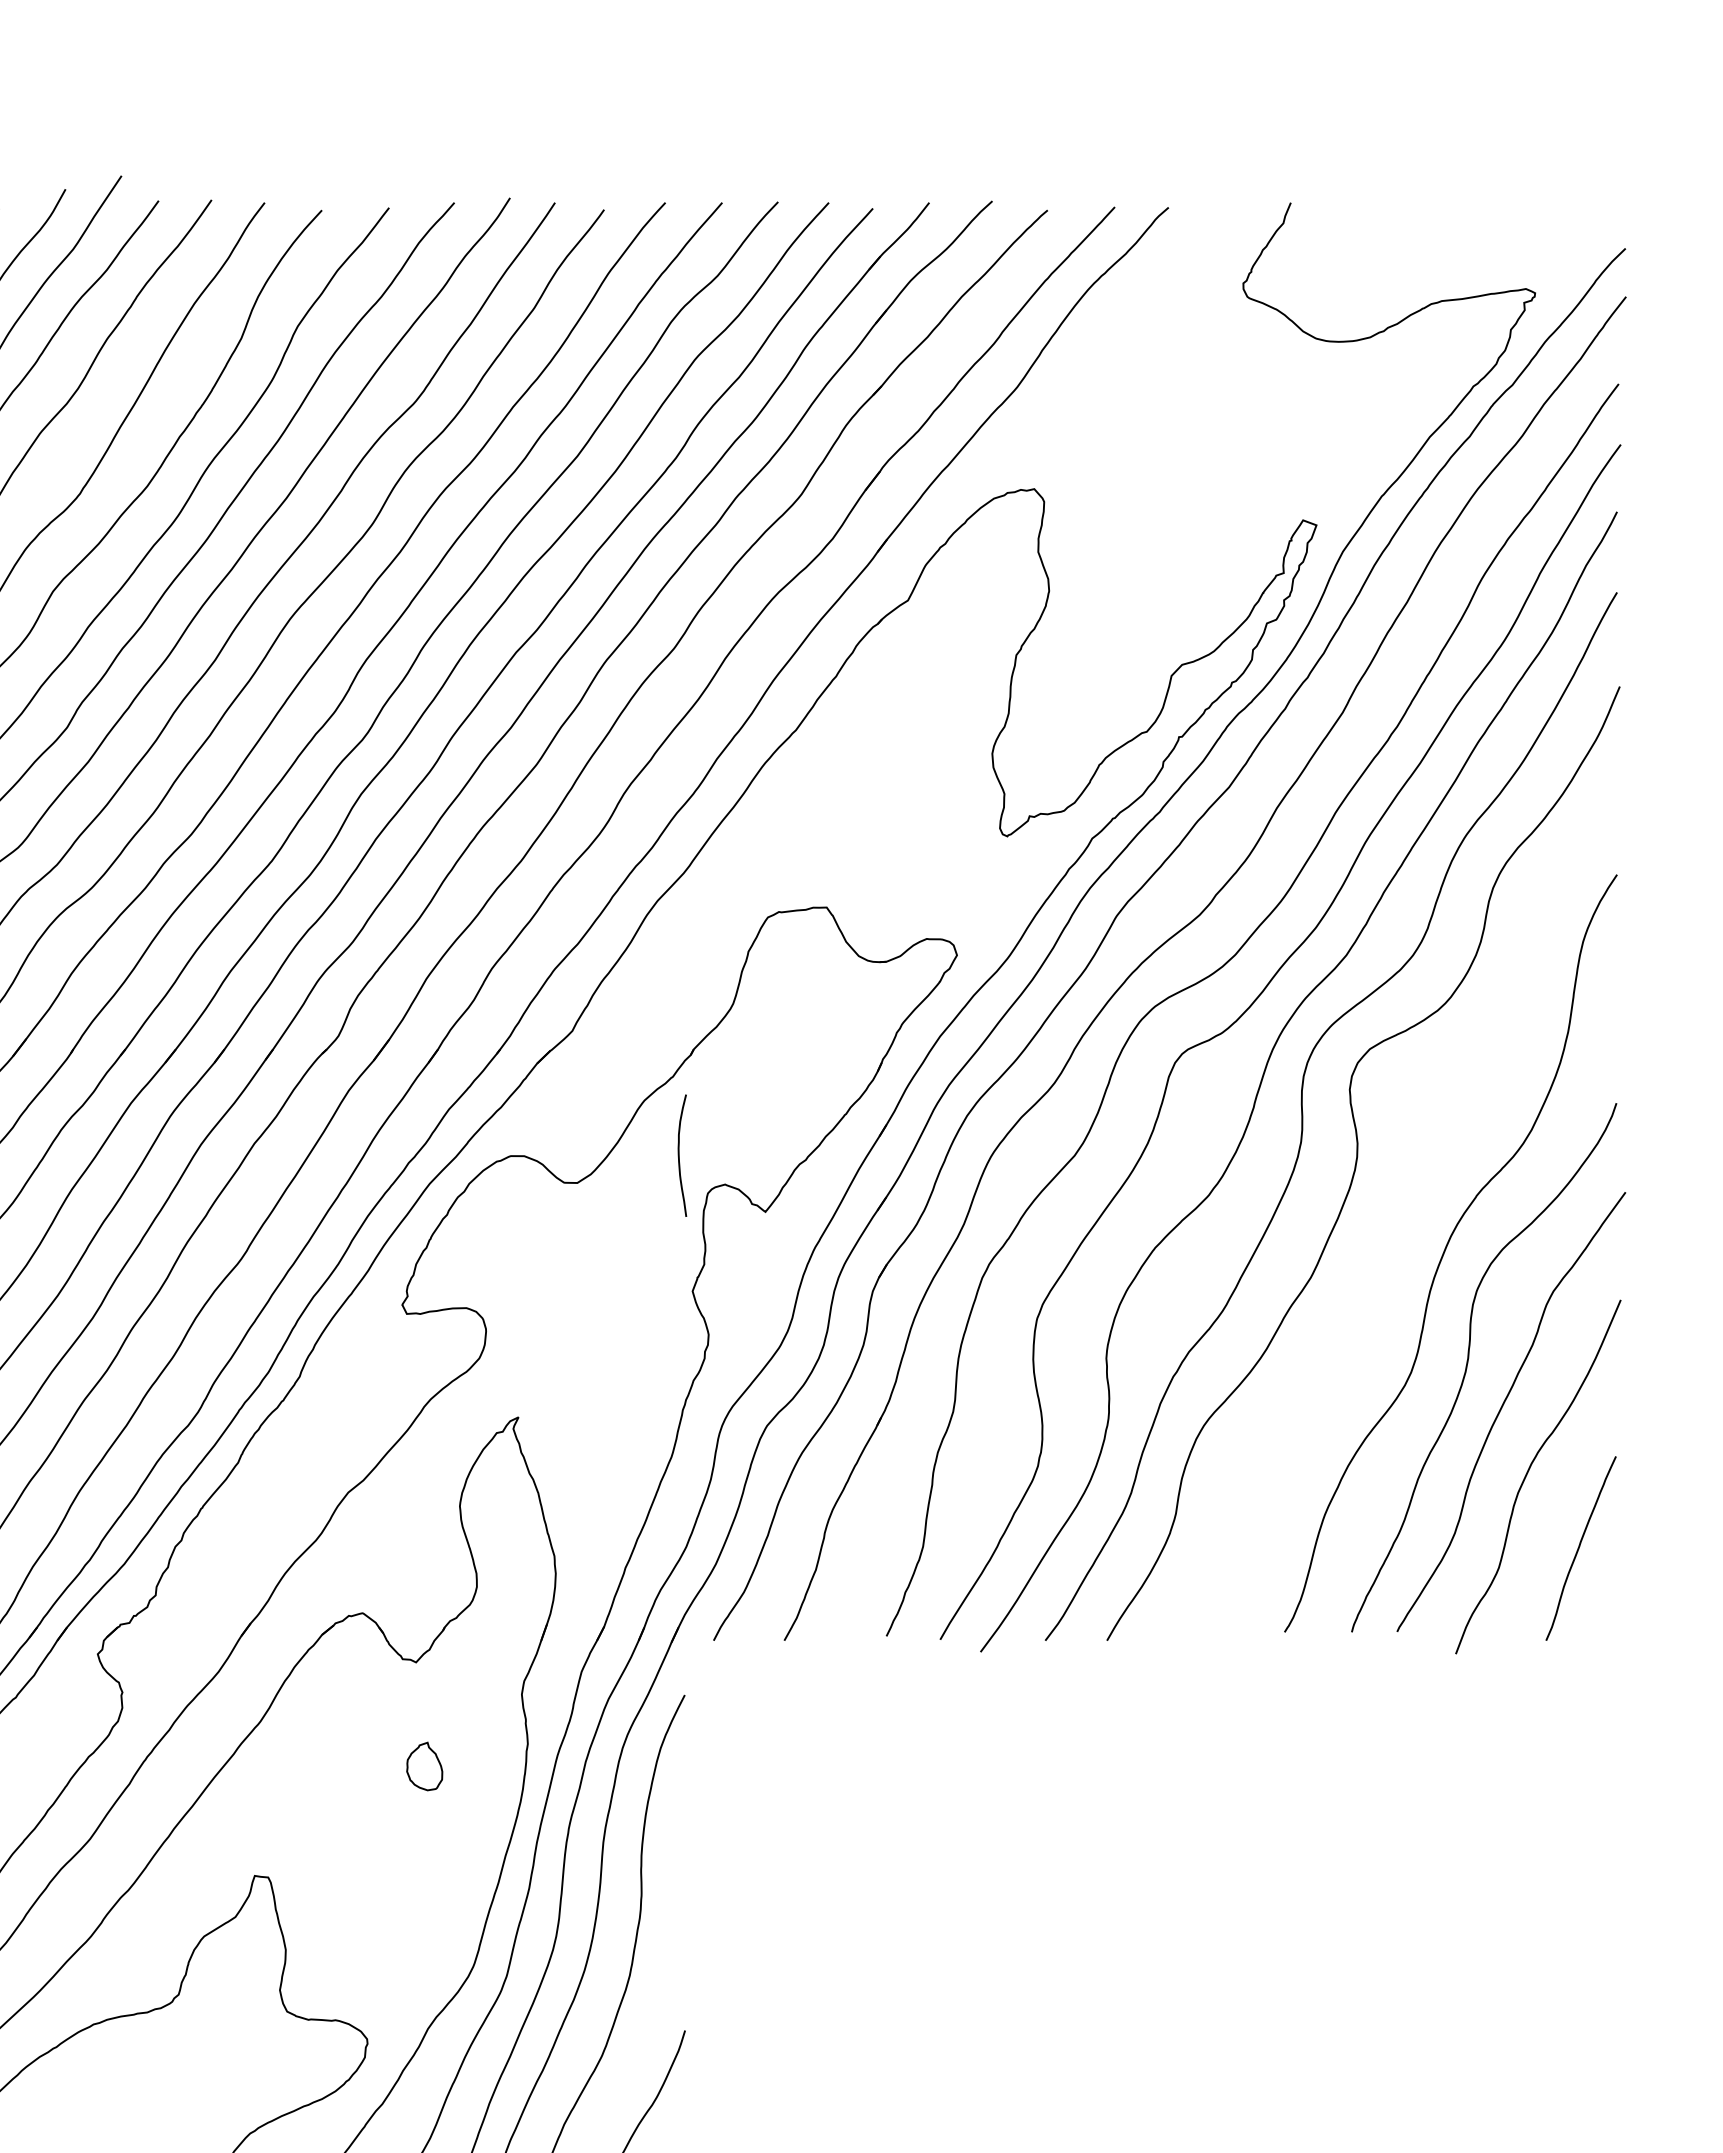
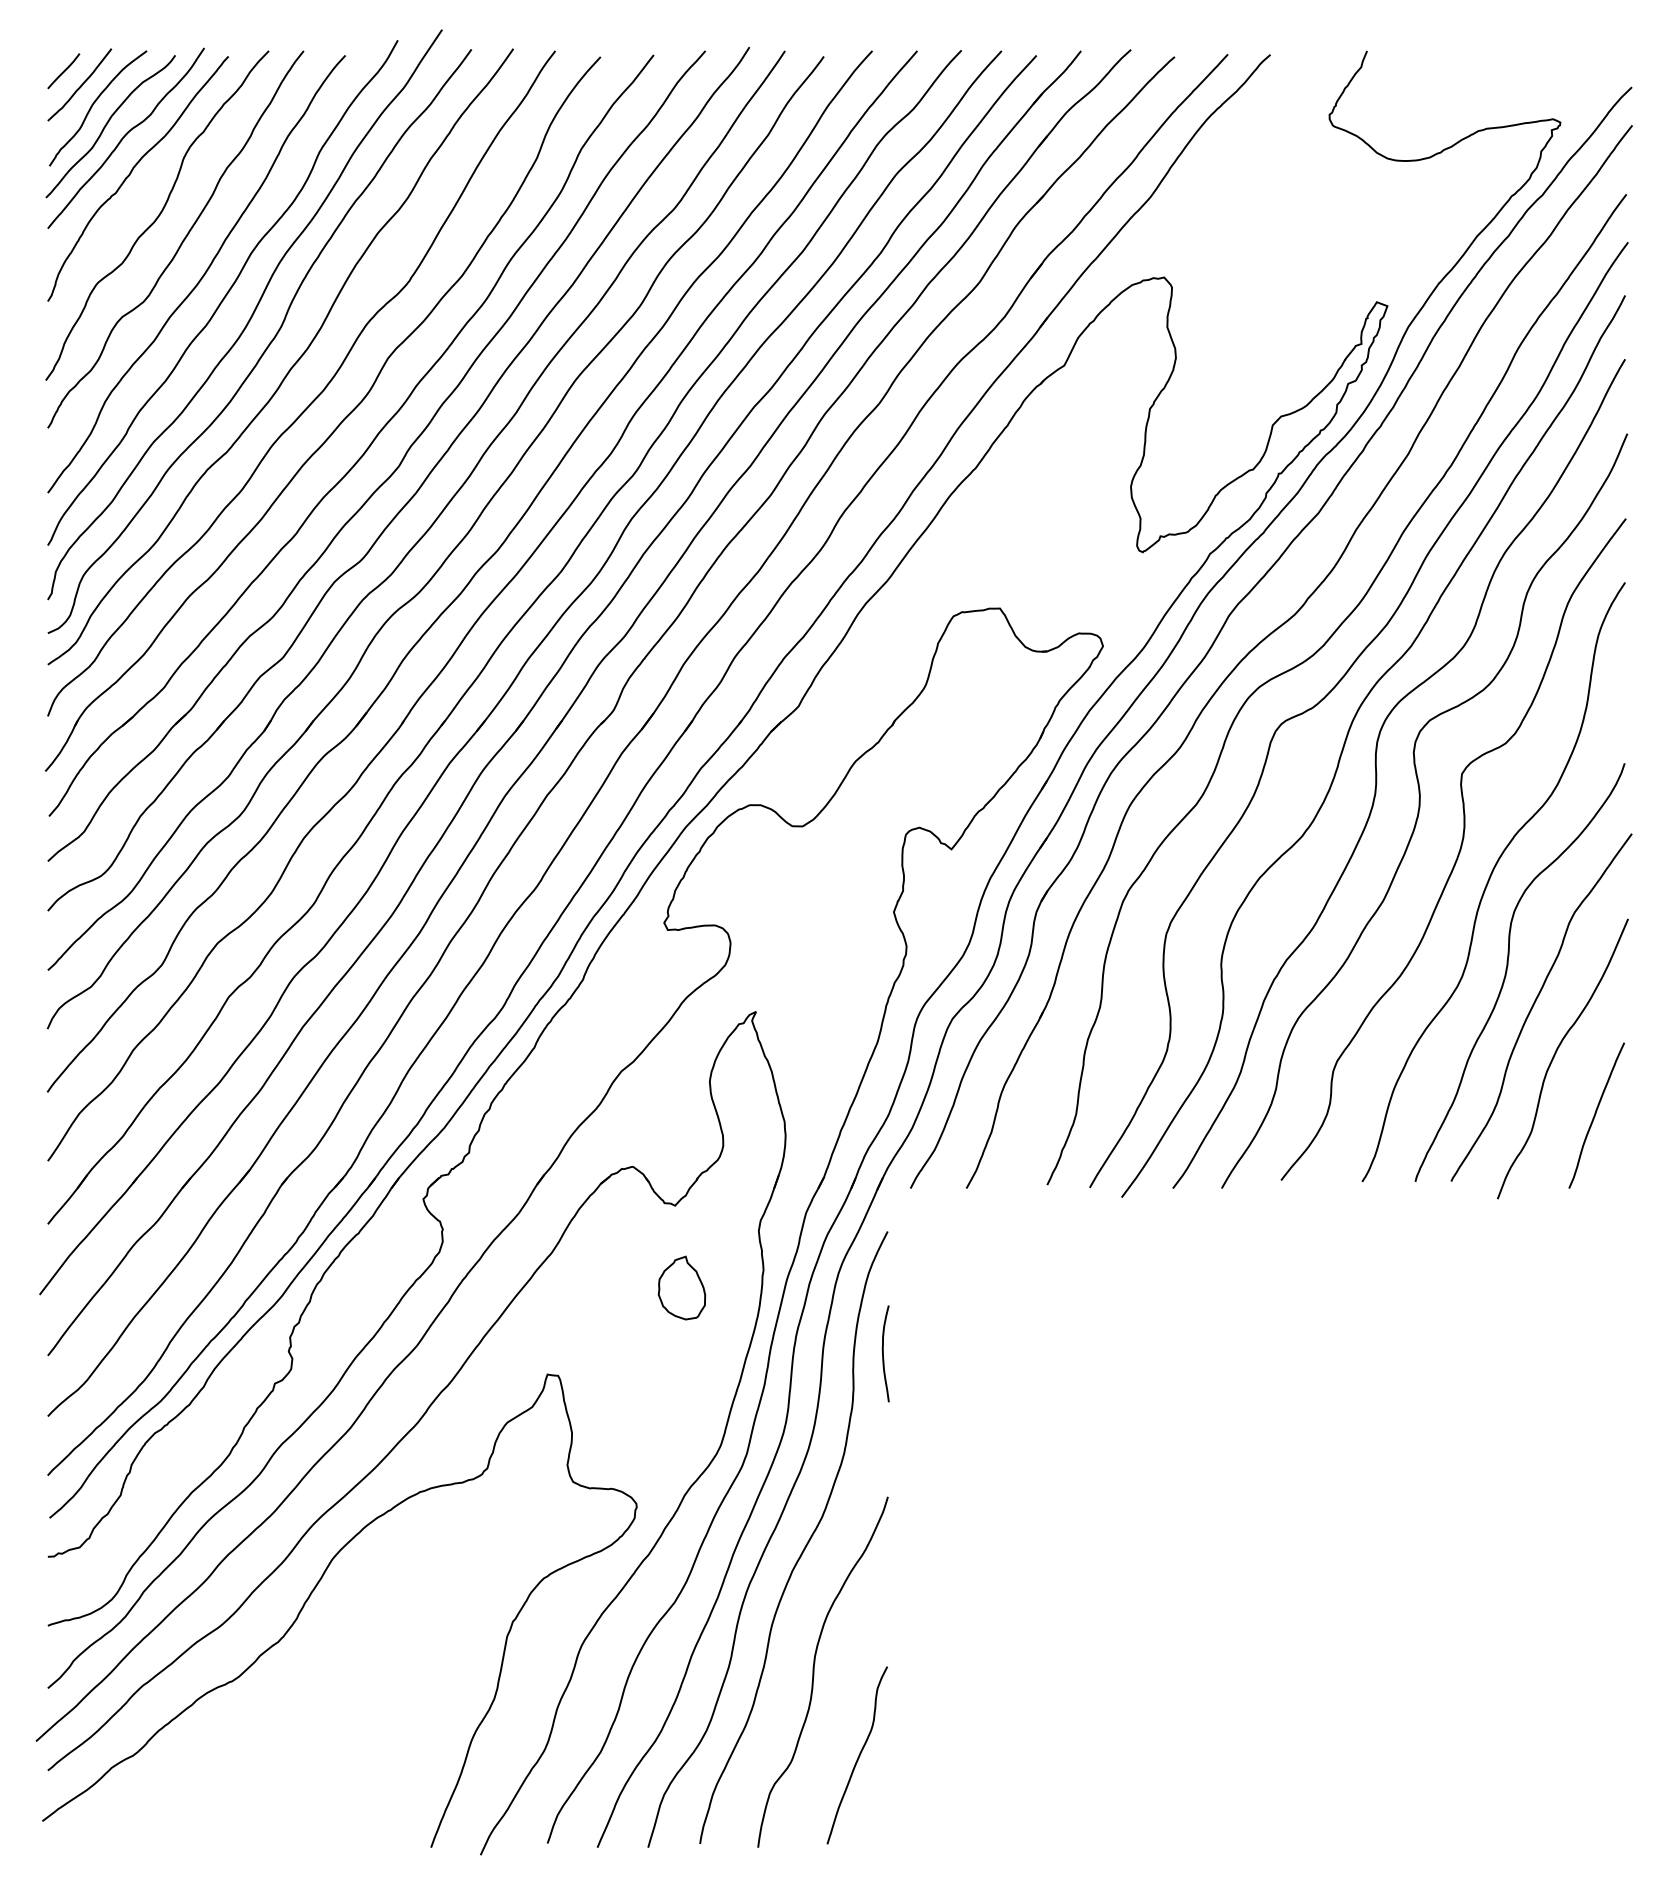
curve: (679, 1155) -> (883, 1353), moved
curve: (1406, 1214) -> (1458, 851), added
part: (424, 1765) -> (681, 1287), size x1.67

